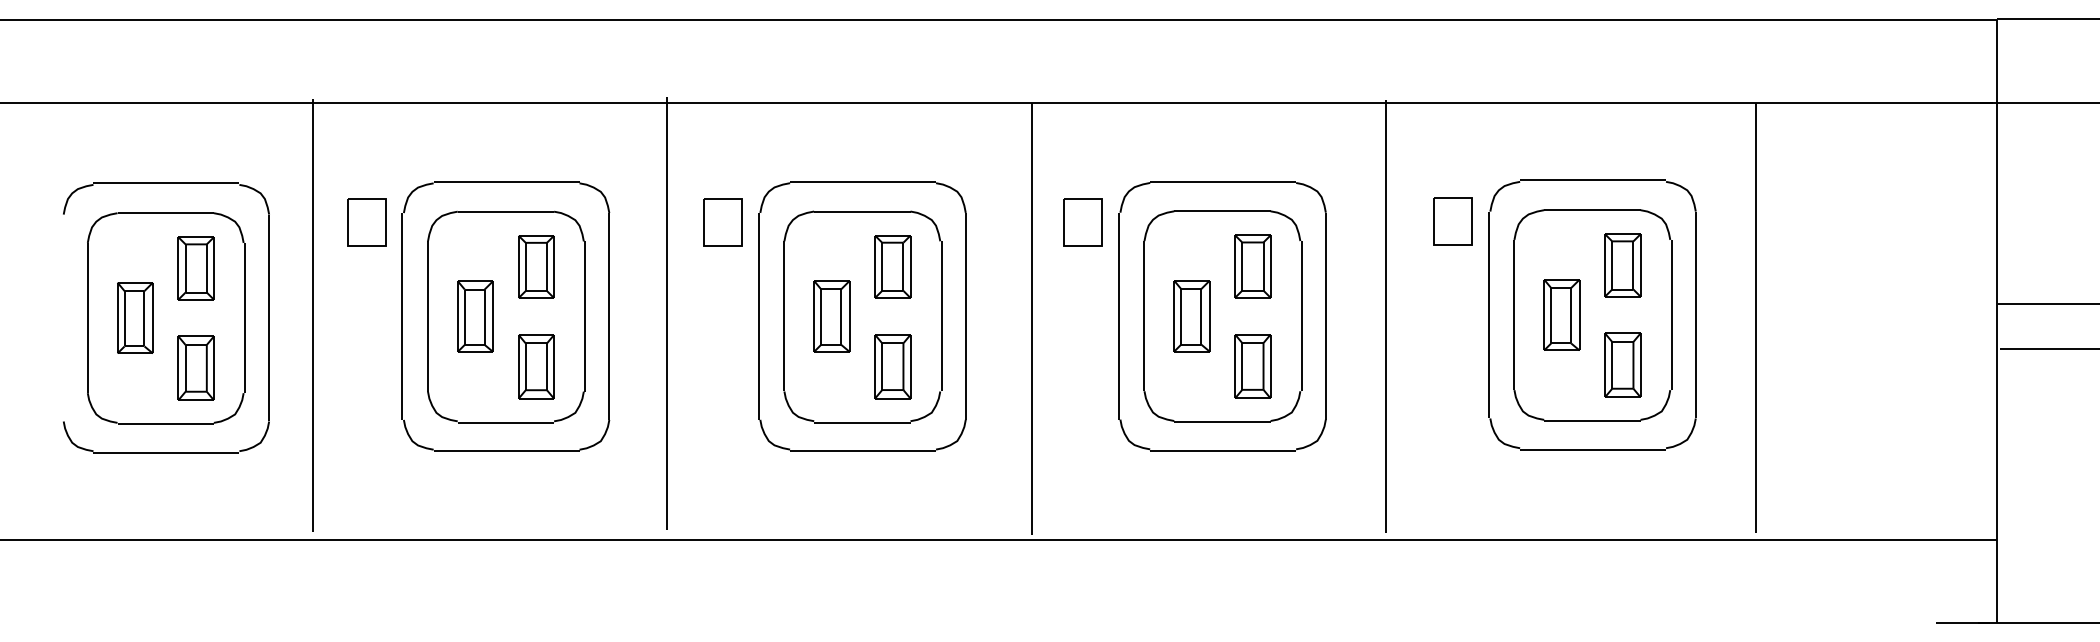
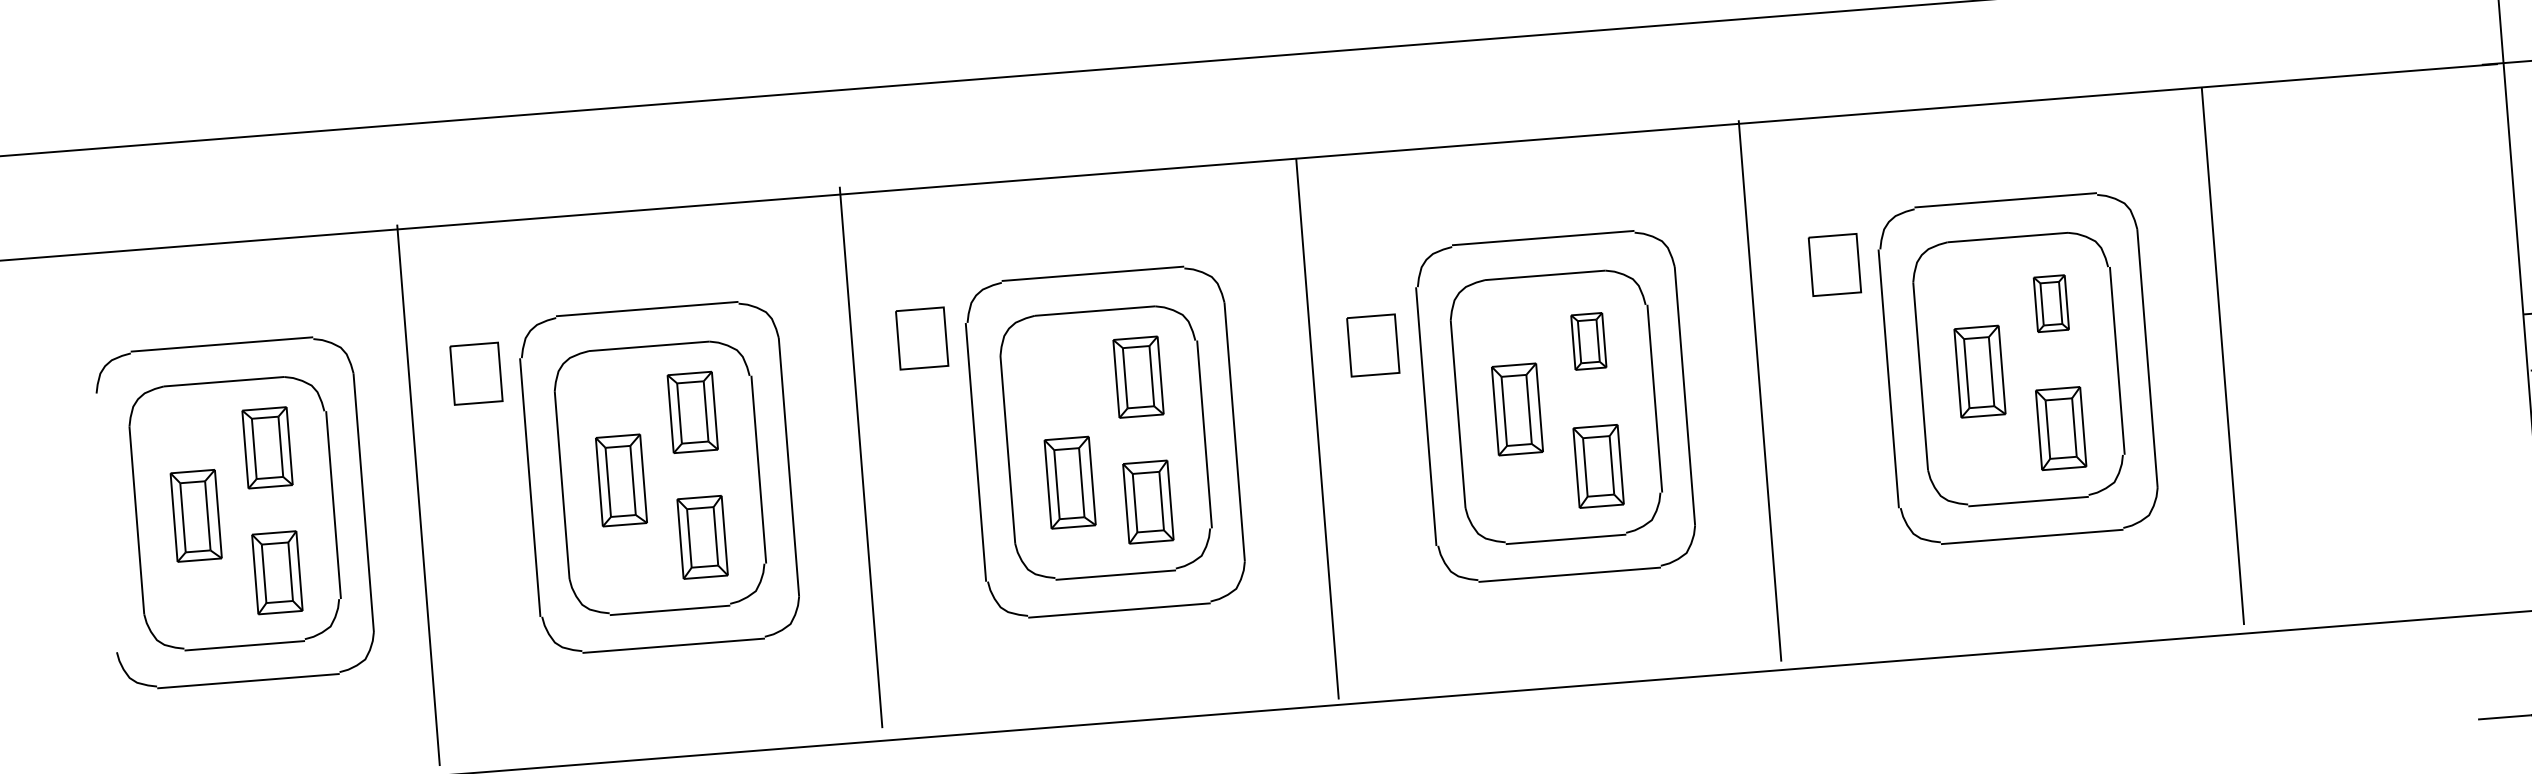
part: (1082, 222) -> (1372, 345), moved
part: (1622, 265) -> (2050, 303), size x0.7
part: (1252, 266) -> (1588, 341), size x0.7
part: (831, 316) -> (1069, 482), moved

